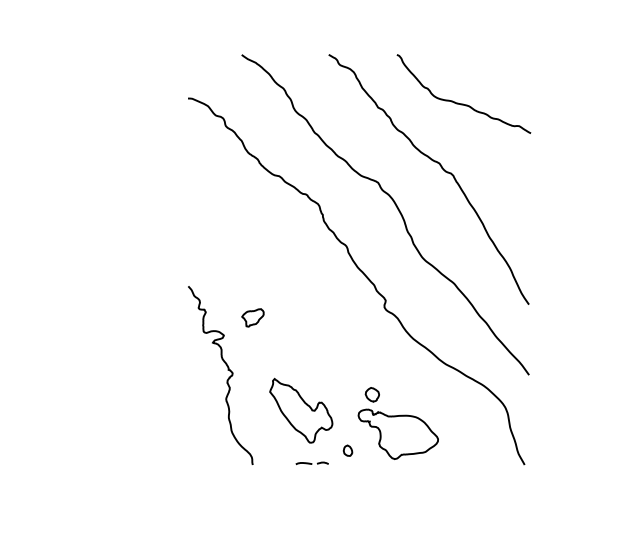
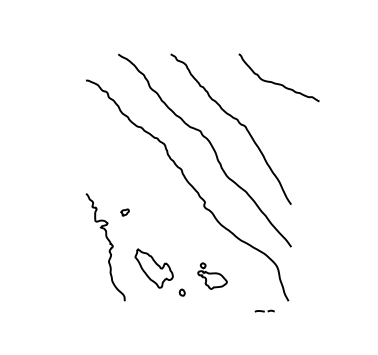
curve: (459, 101) -> (276, 82), moved
part: (252, 317) -> (124, 212), size x0.6
part: (398, 422) -> (212, 275), size x0.6
part: (311, 462) -> (264, 310), moved

